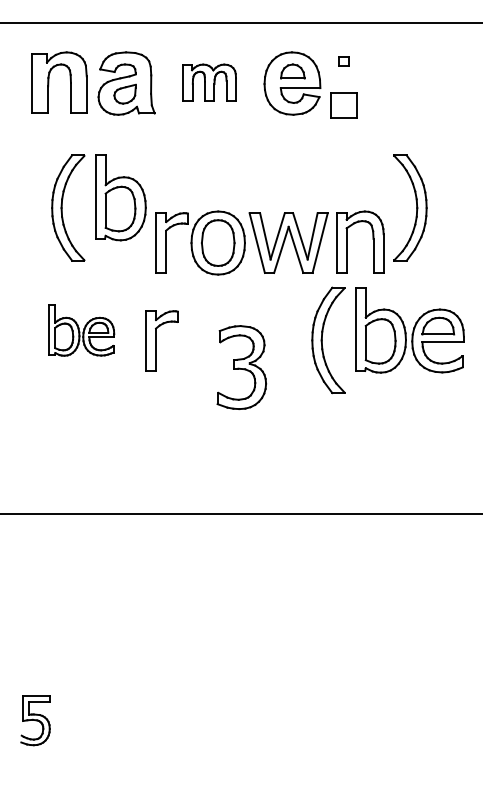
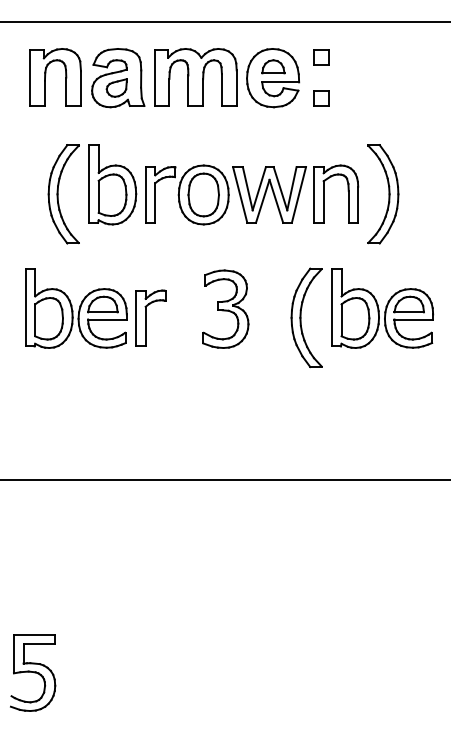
part: (344, 61) -> (321, 57), size x1.67
part: (209, 82) -> (195, 77), size x1.67
part: (344, 105) -> (321, 98), size x0.62
part: (270, 242) -> (252, 194), moved
part: (81, 330) -> (76, 308), size x1.67
part: (241, 366) -> (225, 308), moved
part: (35, 720) -> (33, 672), size x1.67

